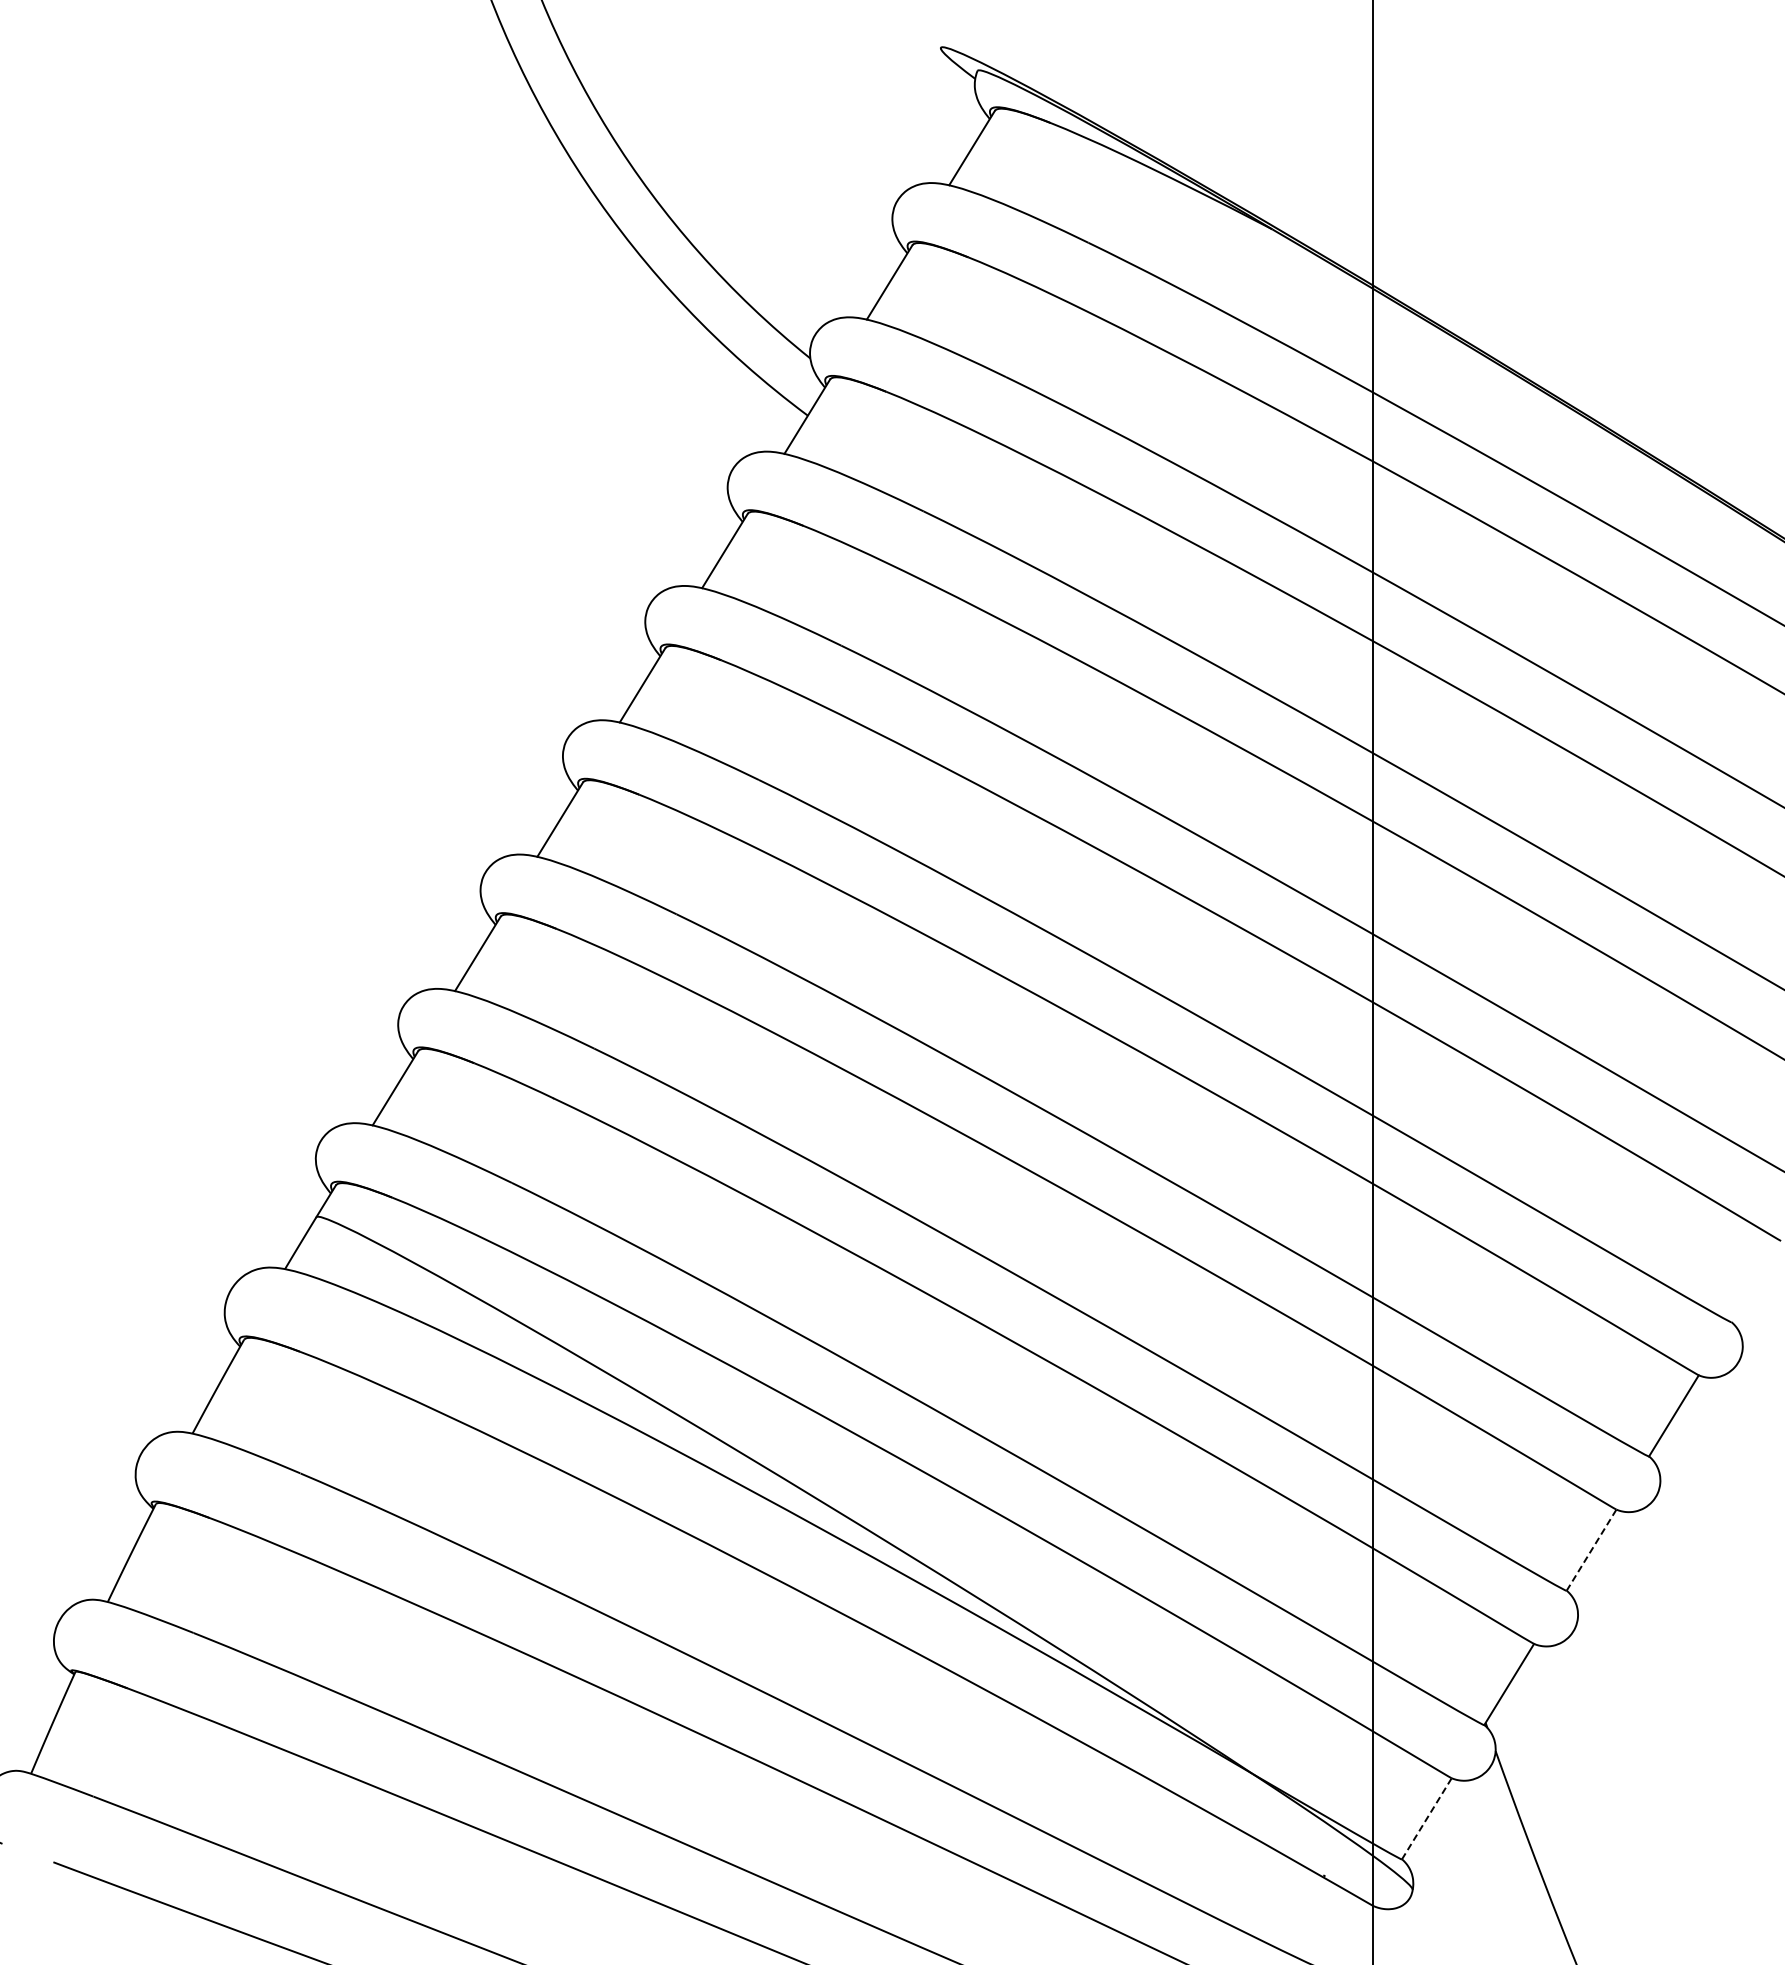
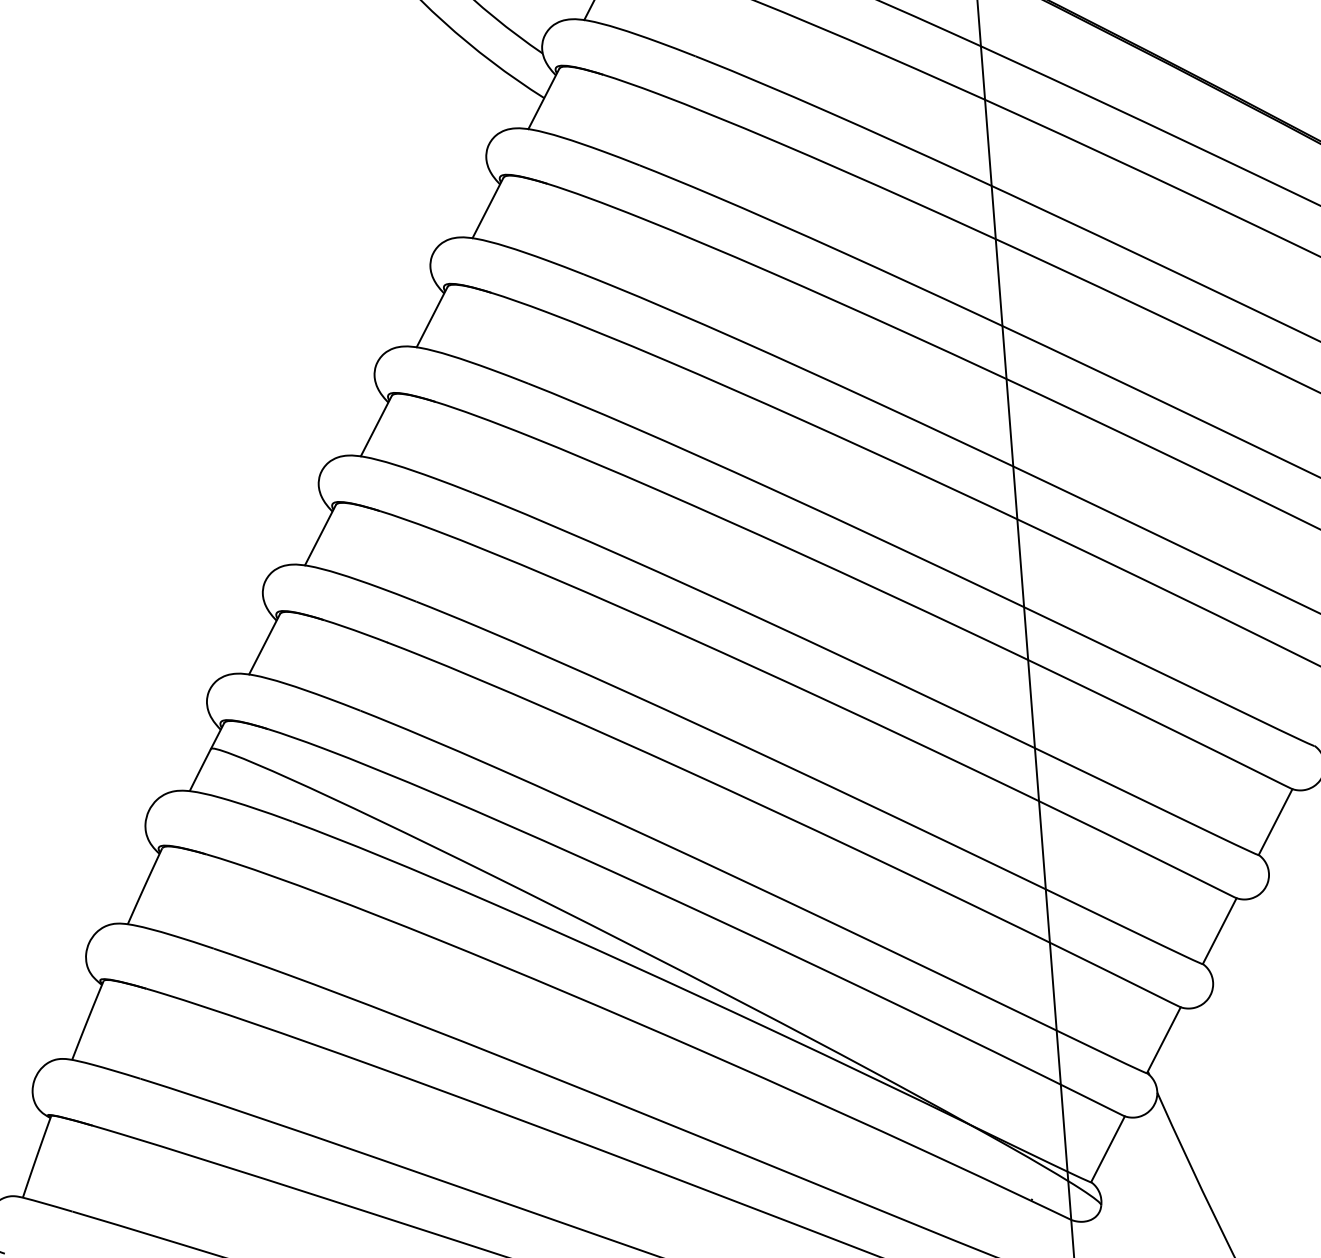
line: (1591, 1550) -> (1219, 931), dashed -> solid
line: (1426, 1818) -> (1107, 1149), dashed -> solid

